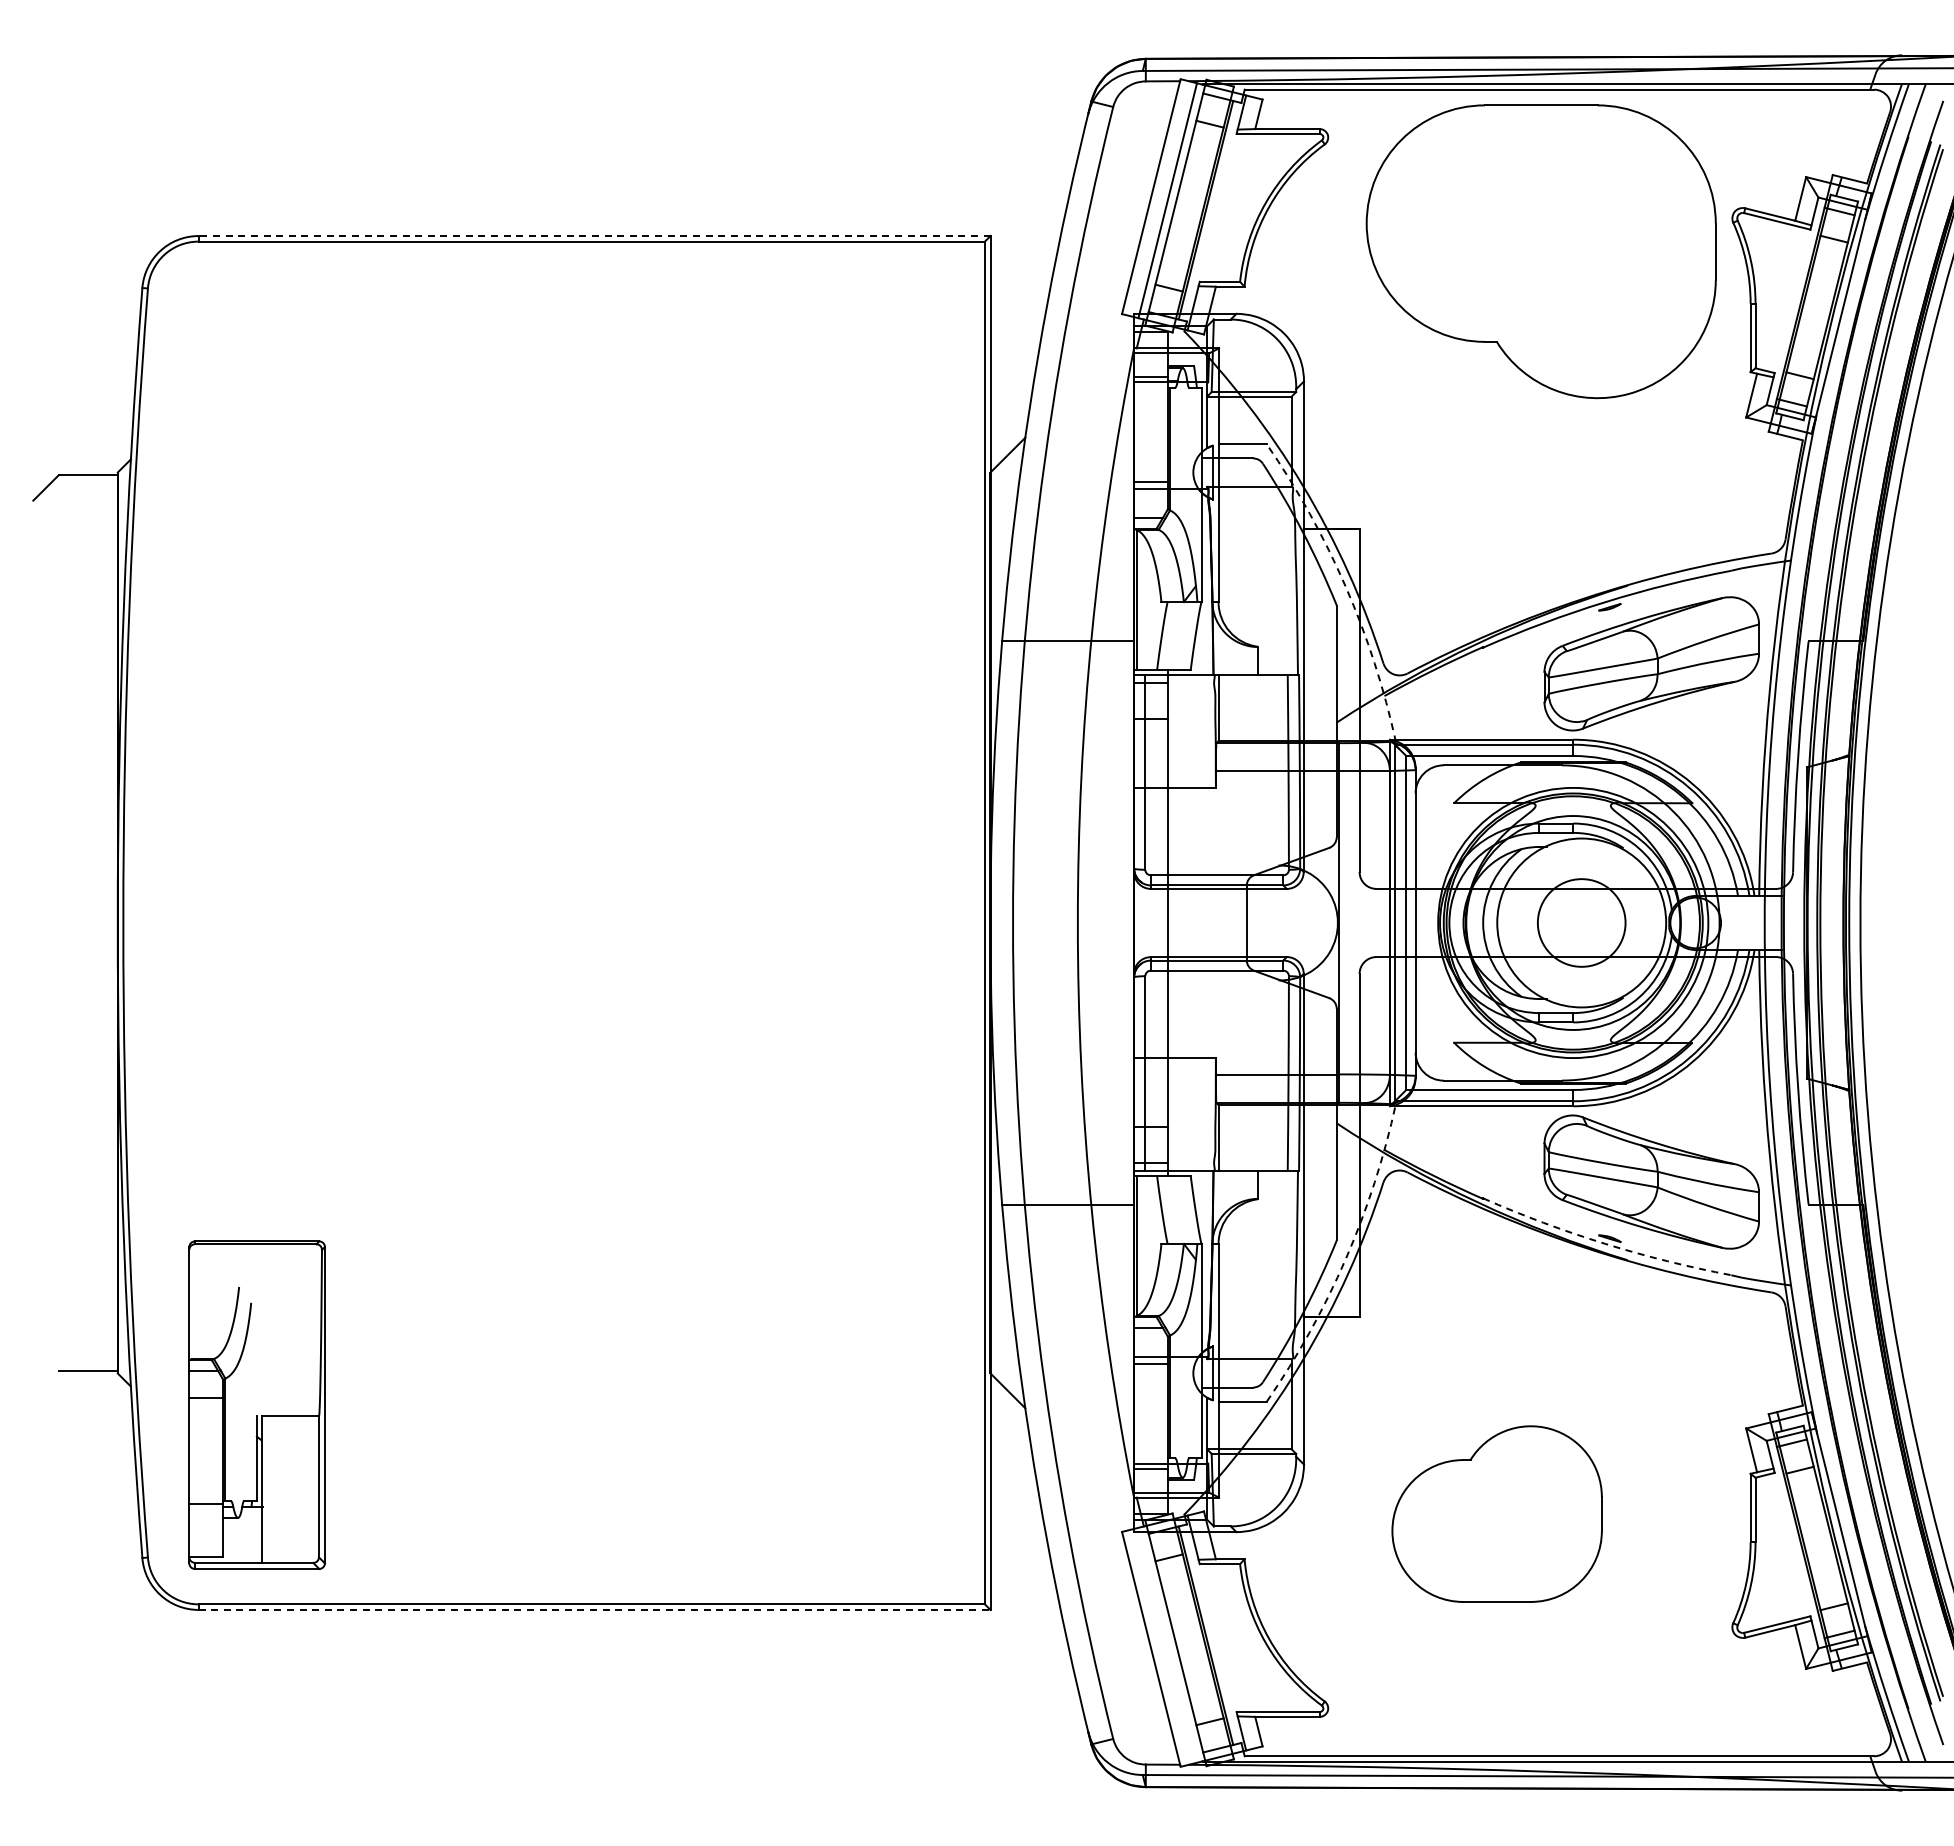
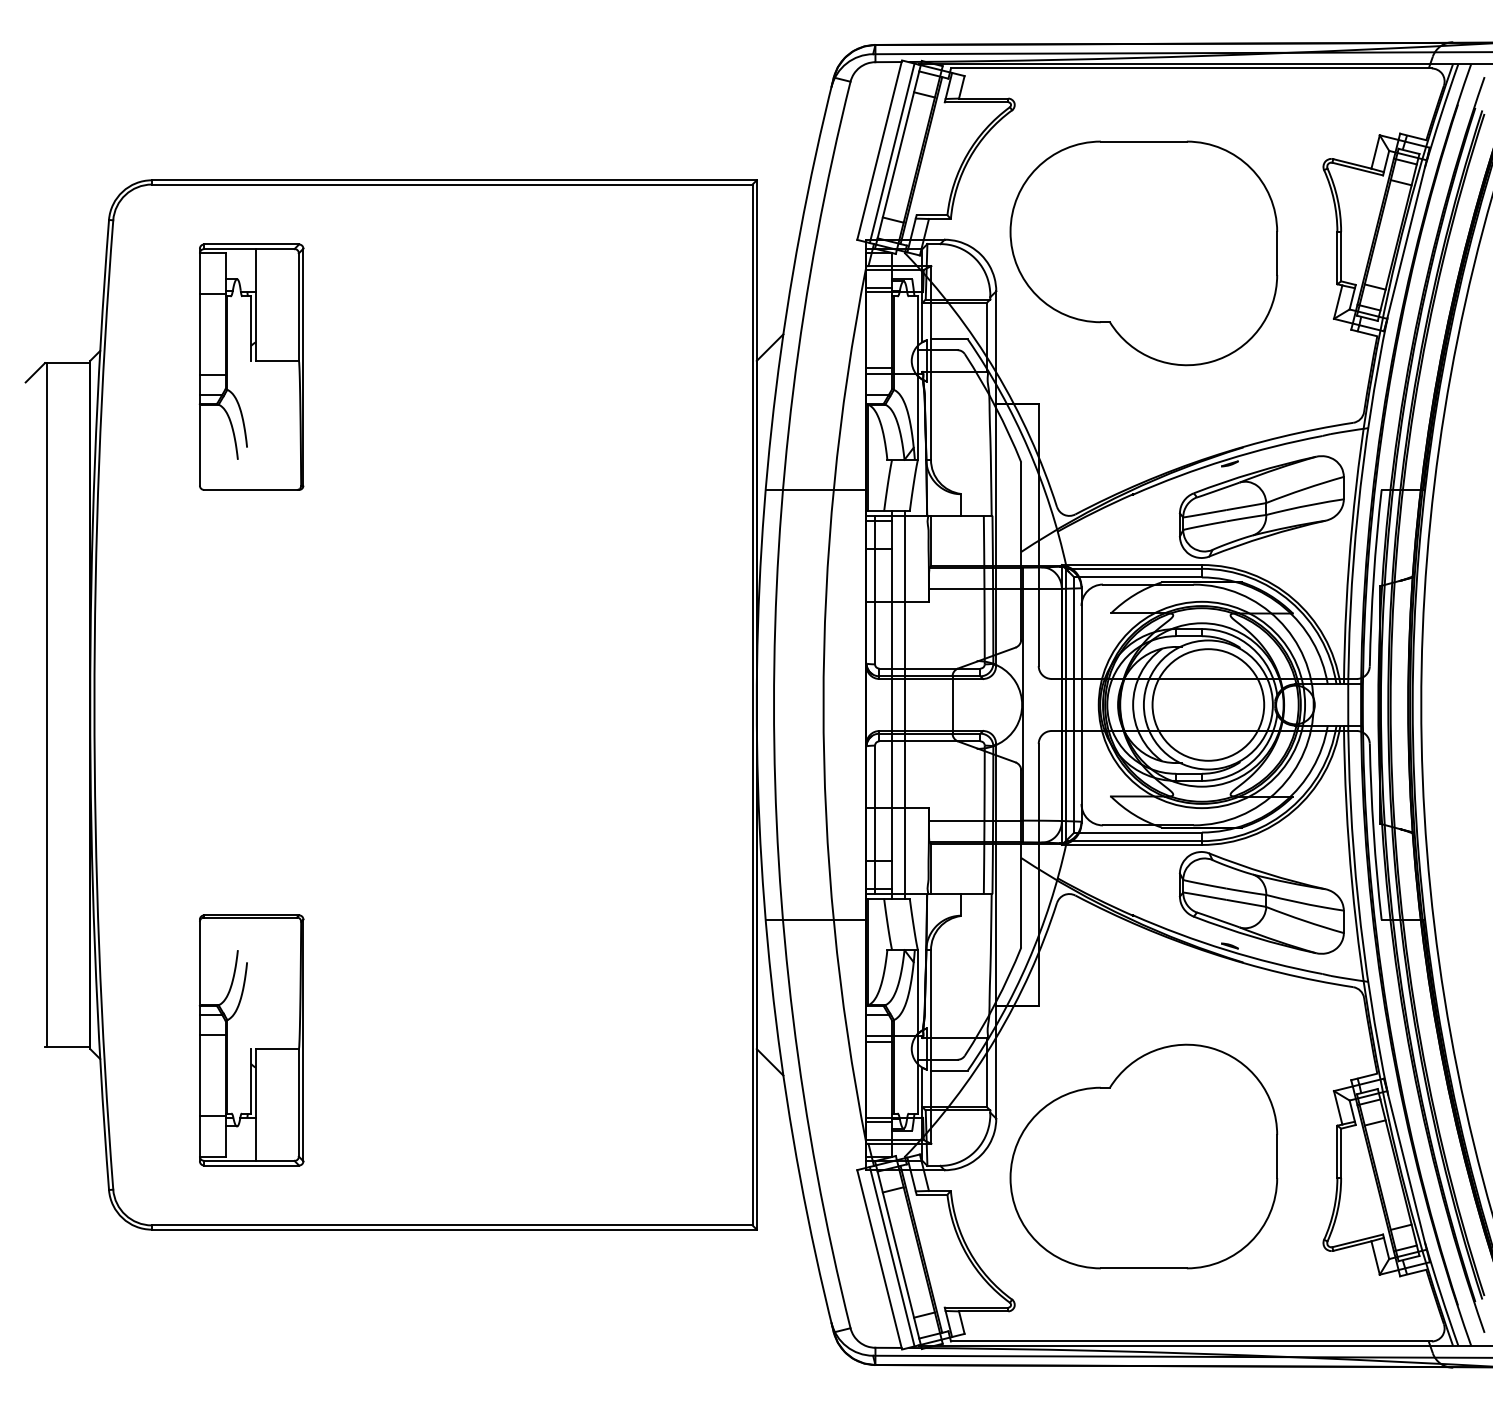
line: (594, 236) -> (454, 180), dashed -> solid
part: (1540, 251) -> (1143, 253), moved
part: (328, 480) -> (251, 367), added
arc: (1345, 587) -> (1027, 448), dashed -> solid
line: (61, 922) -> (47, 704), added
line: (1184, 922) -> (904, 704), added
circle: (1581, 922) -> (1208, 704), size x1.67
arc: (1605, 1243) -> (1226, 949), dashed -> solid
arc: (1345, 1258) -> (1027, 961), dashed -> solid
part: (256, 1404) -> (251, 1039), moved
part: (1496, 1513) -> (1143, 1156), size x1.67
line: (594, 1609) -> (454, 1229), dashed -> solid
line: (1167, 1644) -> (892, 1256), added

